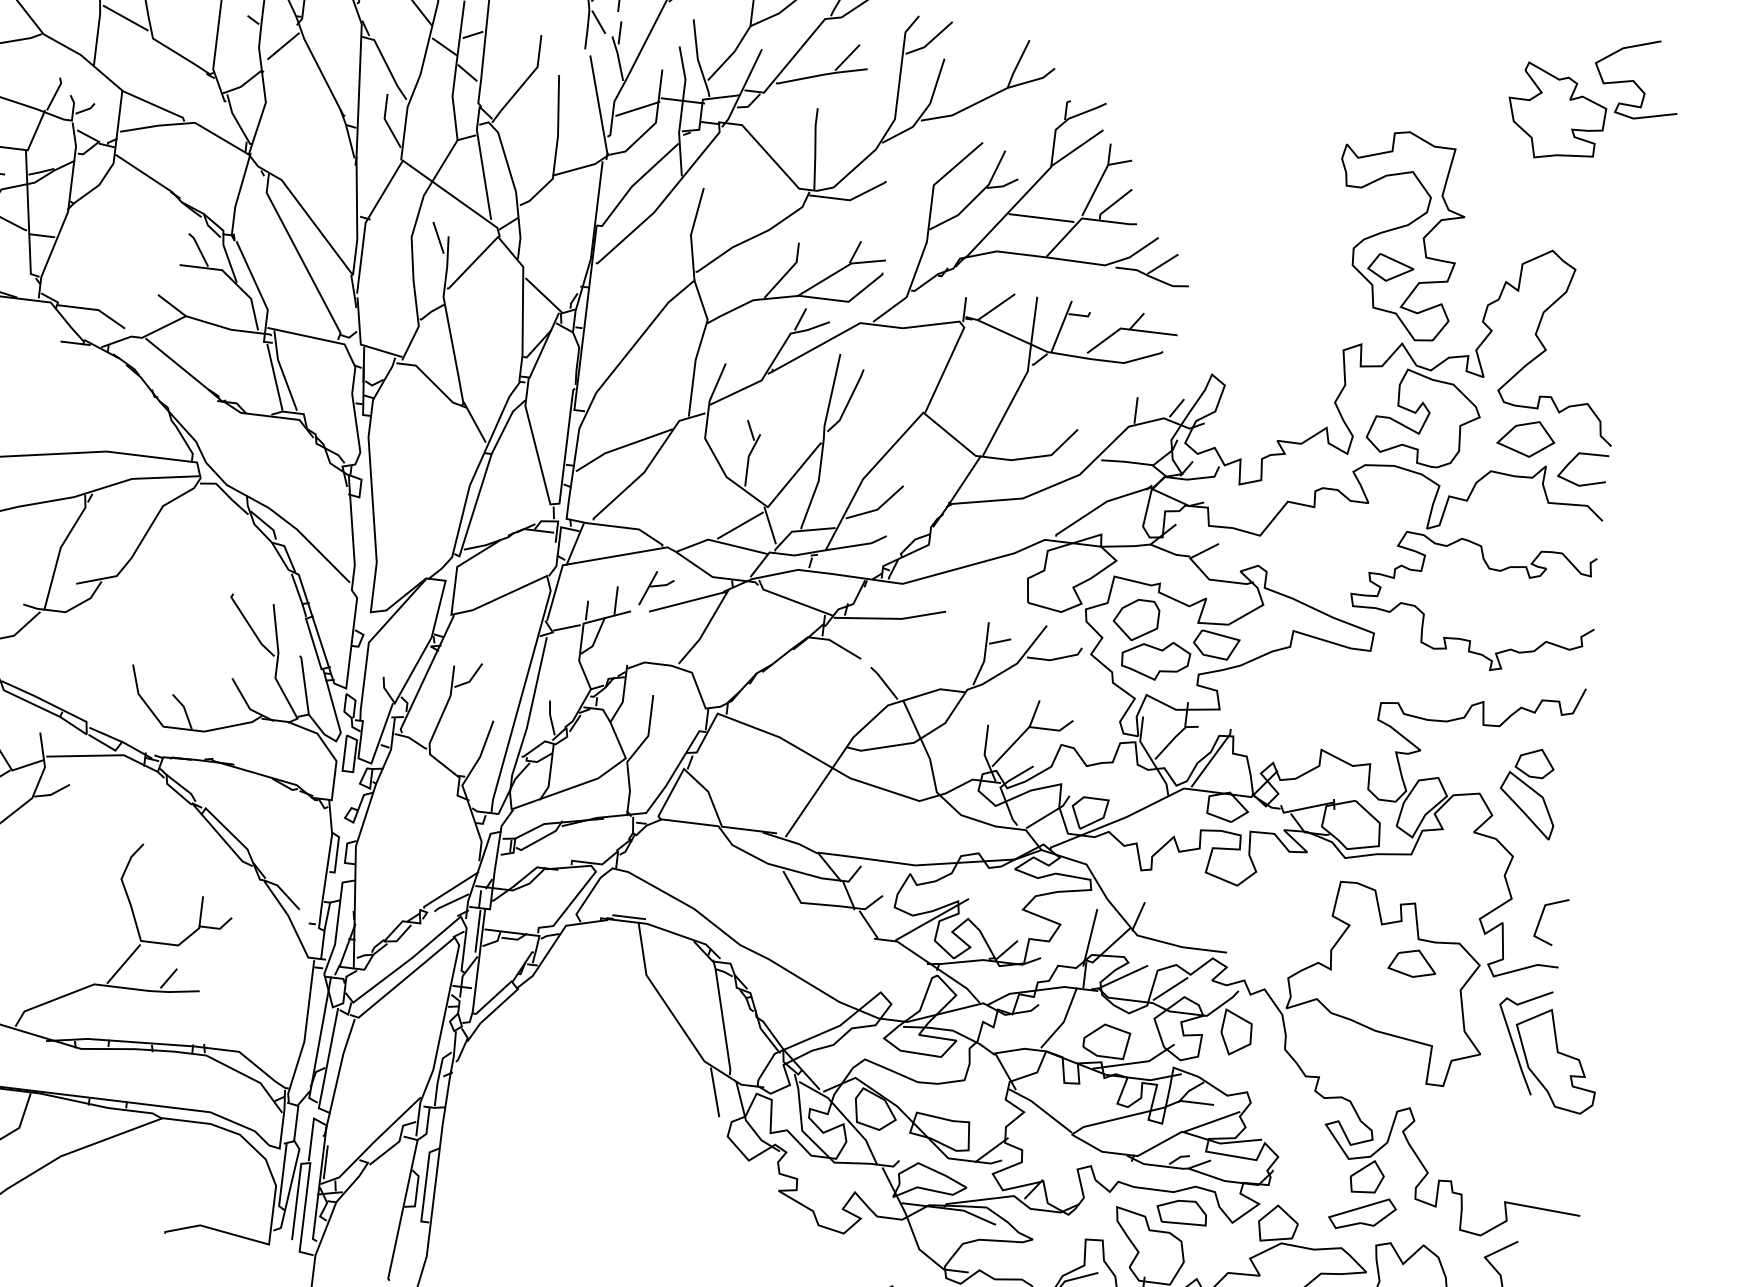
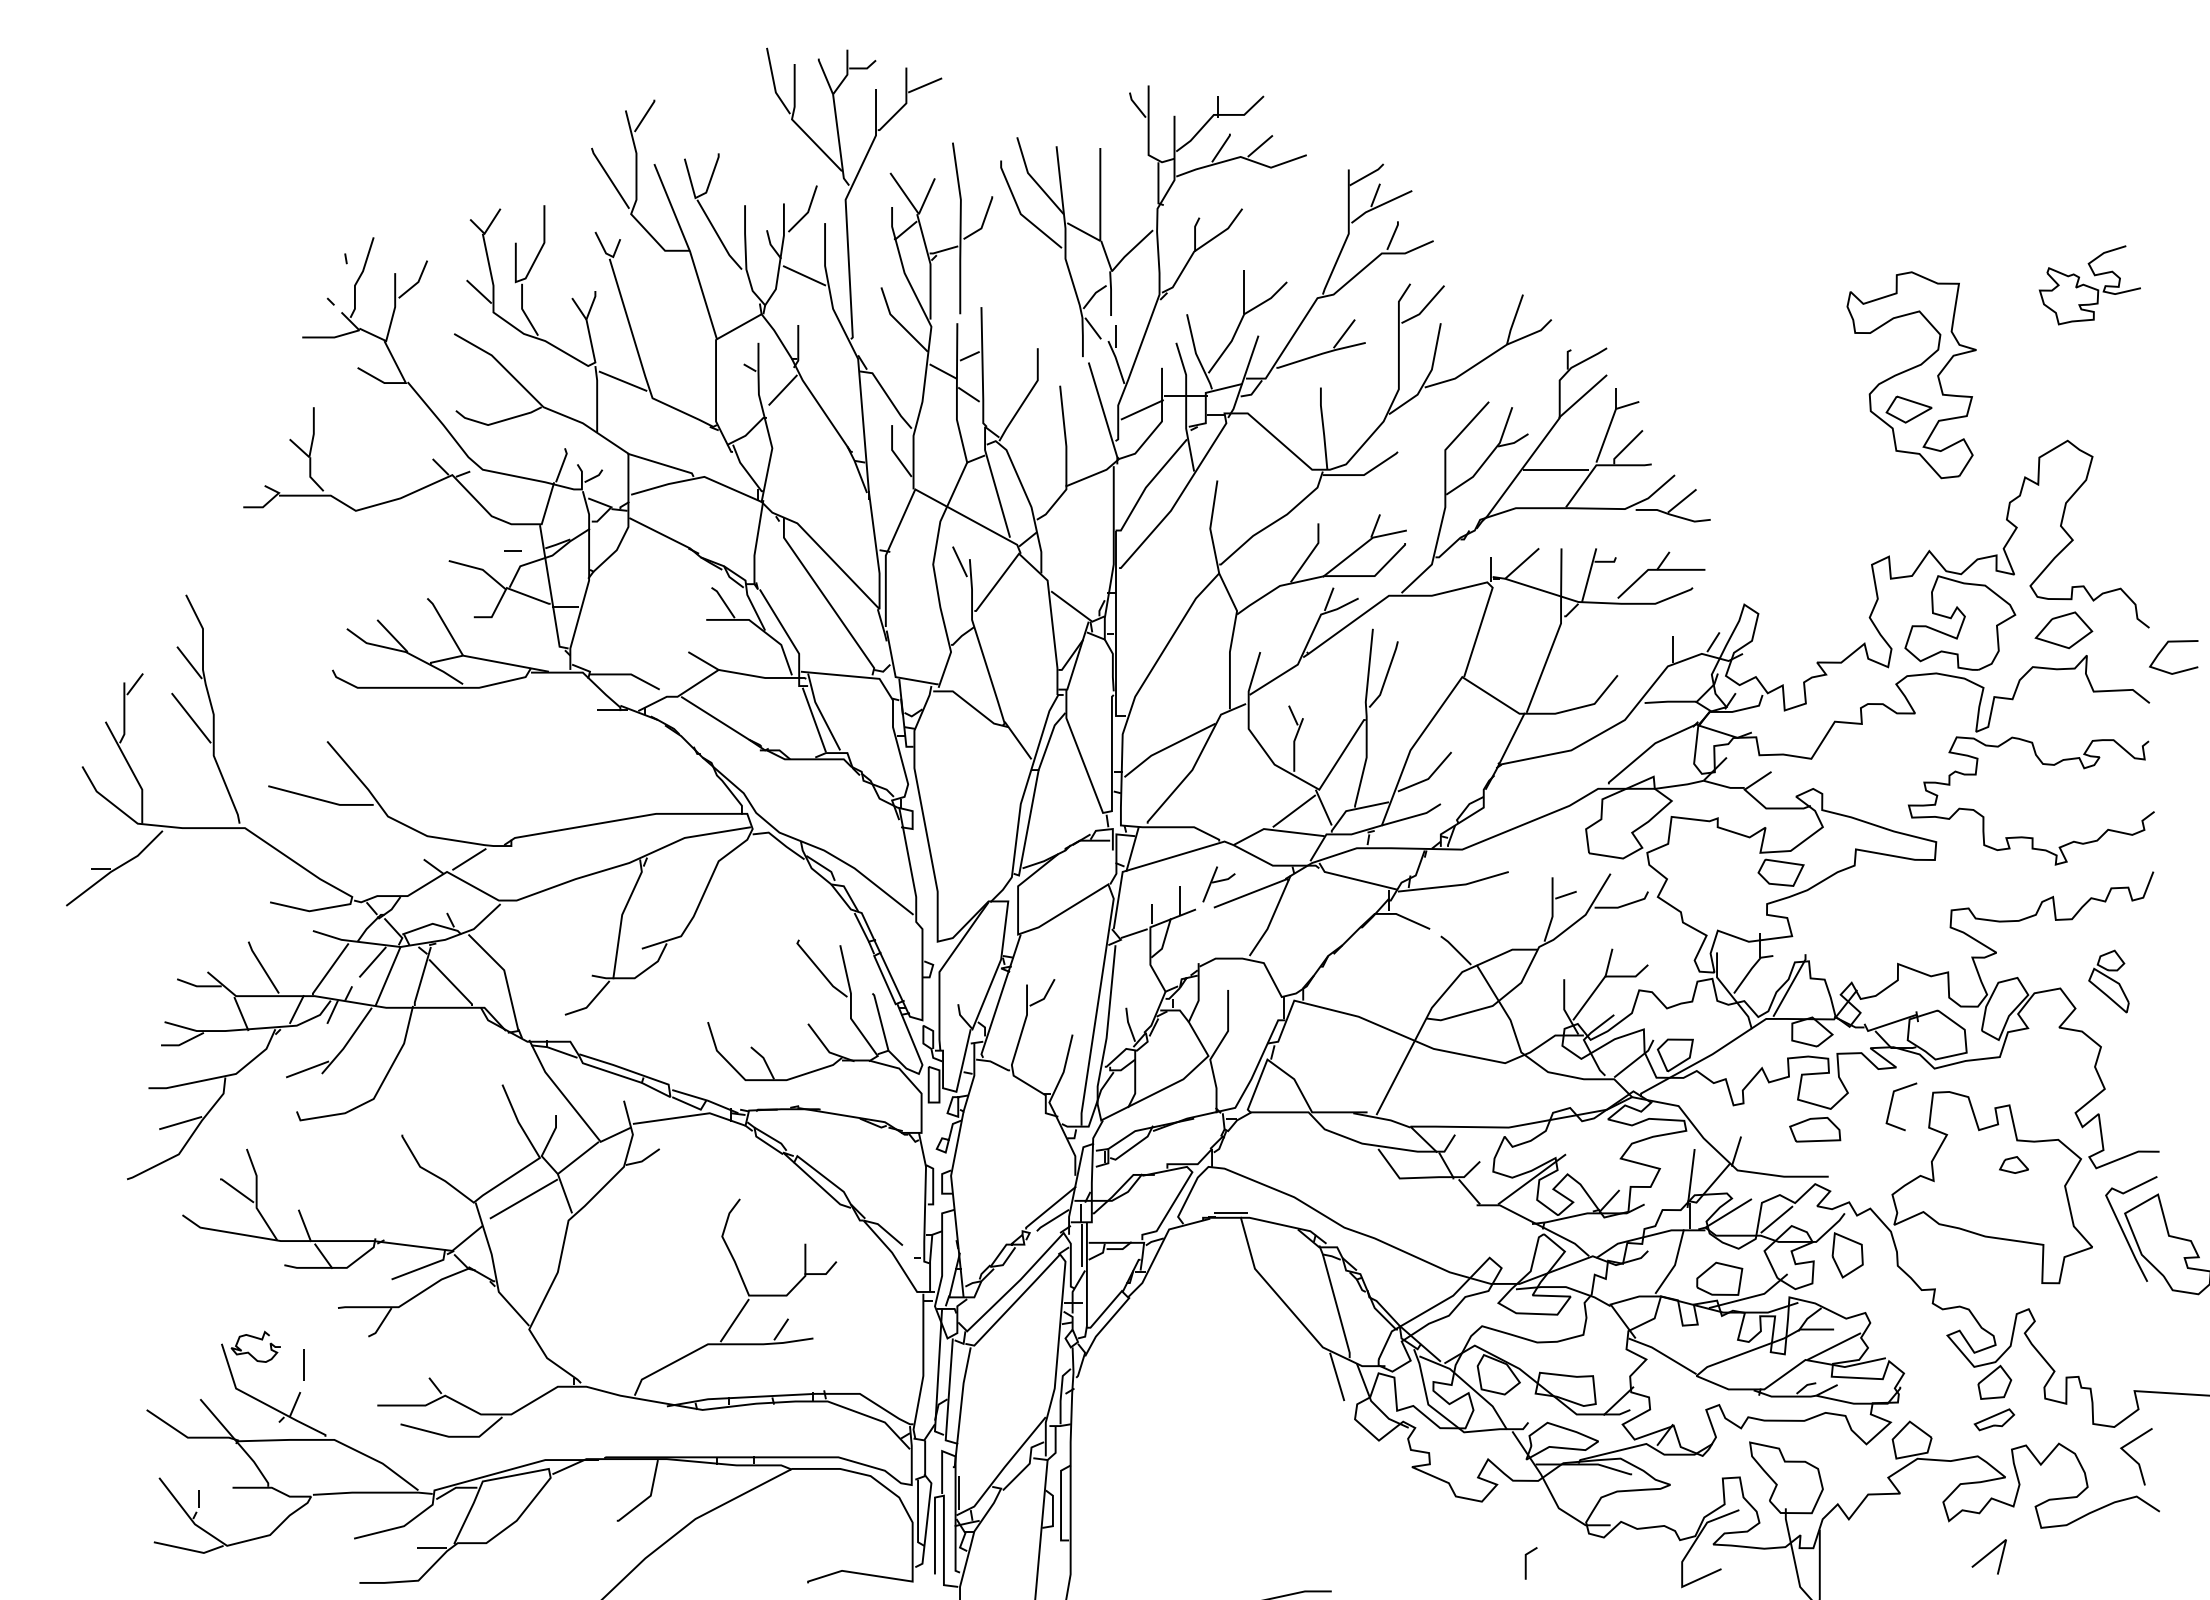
part: (1593, 99) -> (2089, 285), size x0.6
part: (1397, 234) -> (1911, 375), moved
curve: (1574, 459) -> (2164, 648), moved
part: (1151, 640) -> (1716, 875), removed
part: (1528, 792) -> (2108, 981), size x0.7
line: (1542, 916) -> (1892, 1102), moved
part: (1412, 962) -> (2013, 1164), size x0.6
part: (1182, 1211) -> (1815, 1129), moved
part: (1362, 1213) -> (1994, 1419), size x0.6

